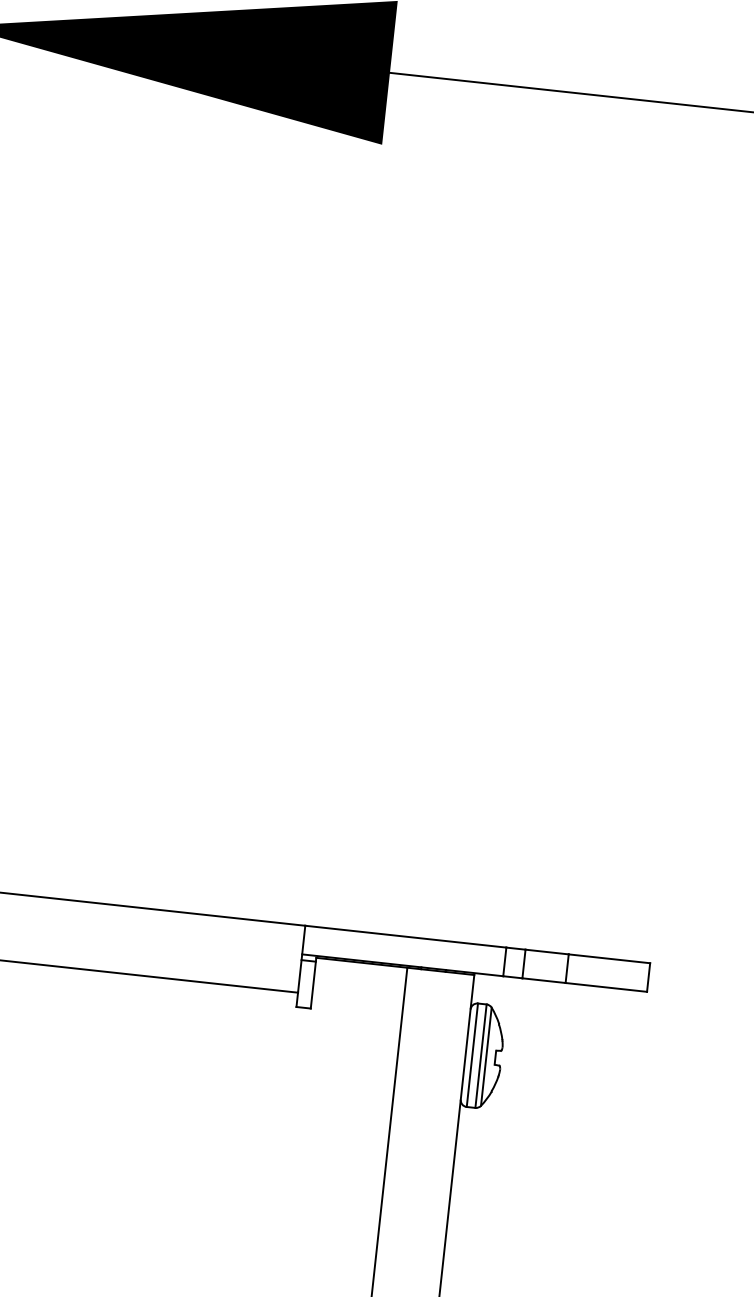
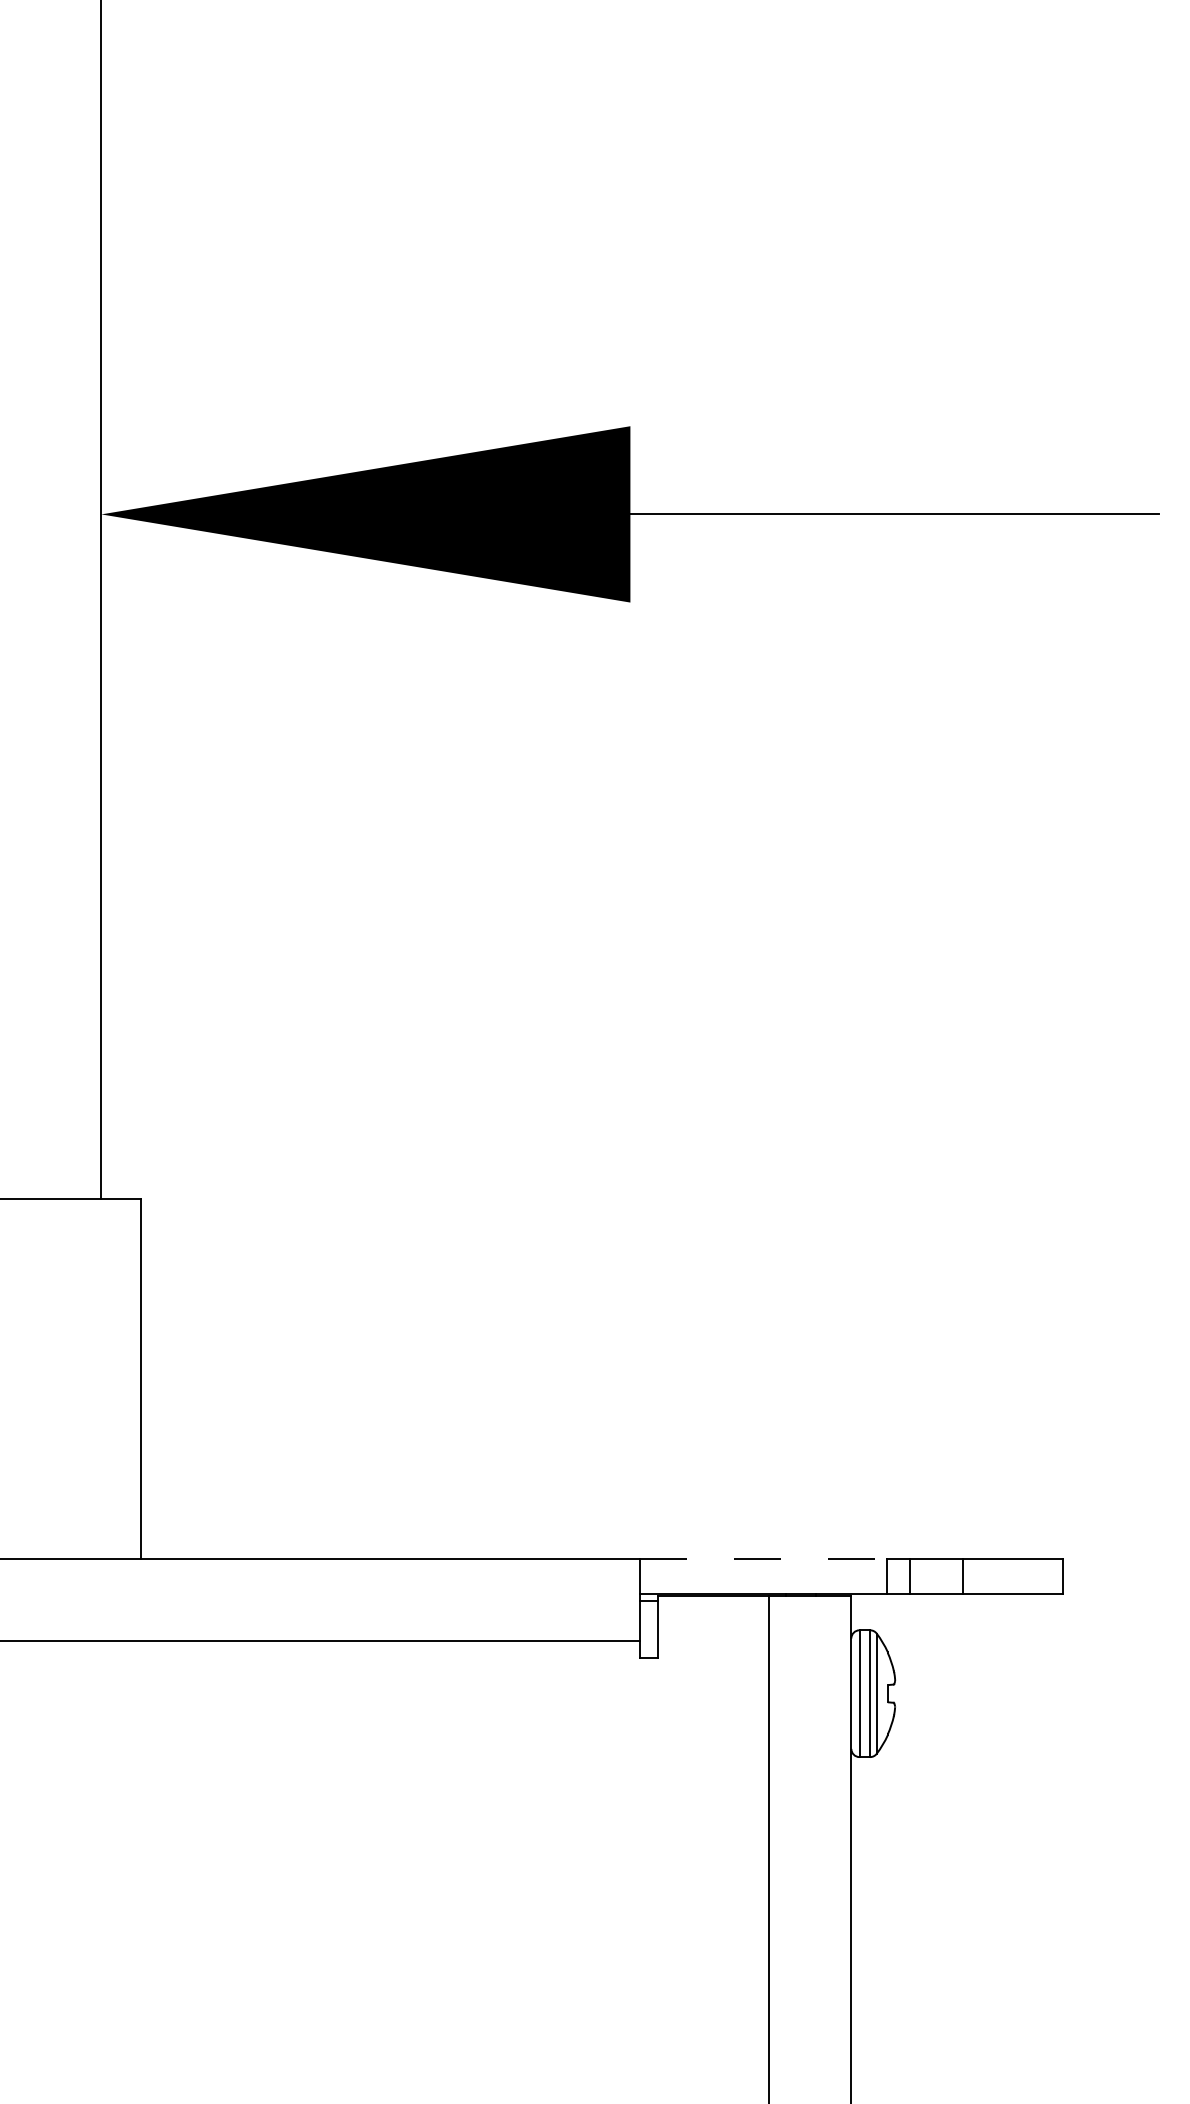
line: (405, 936) -> (763, 1558), solid -> dashed

